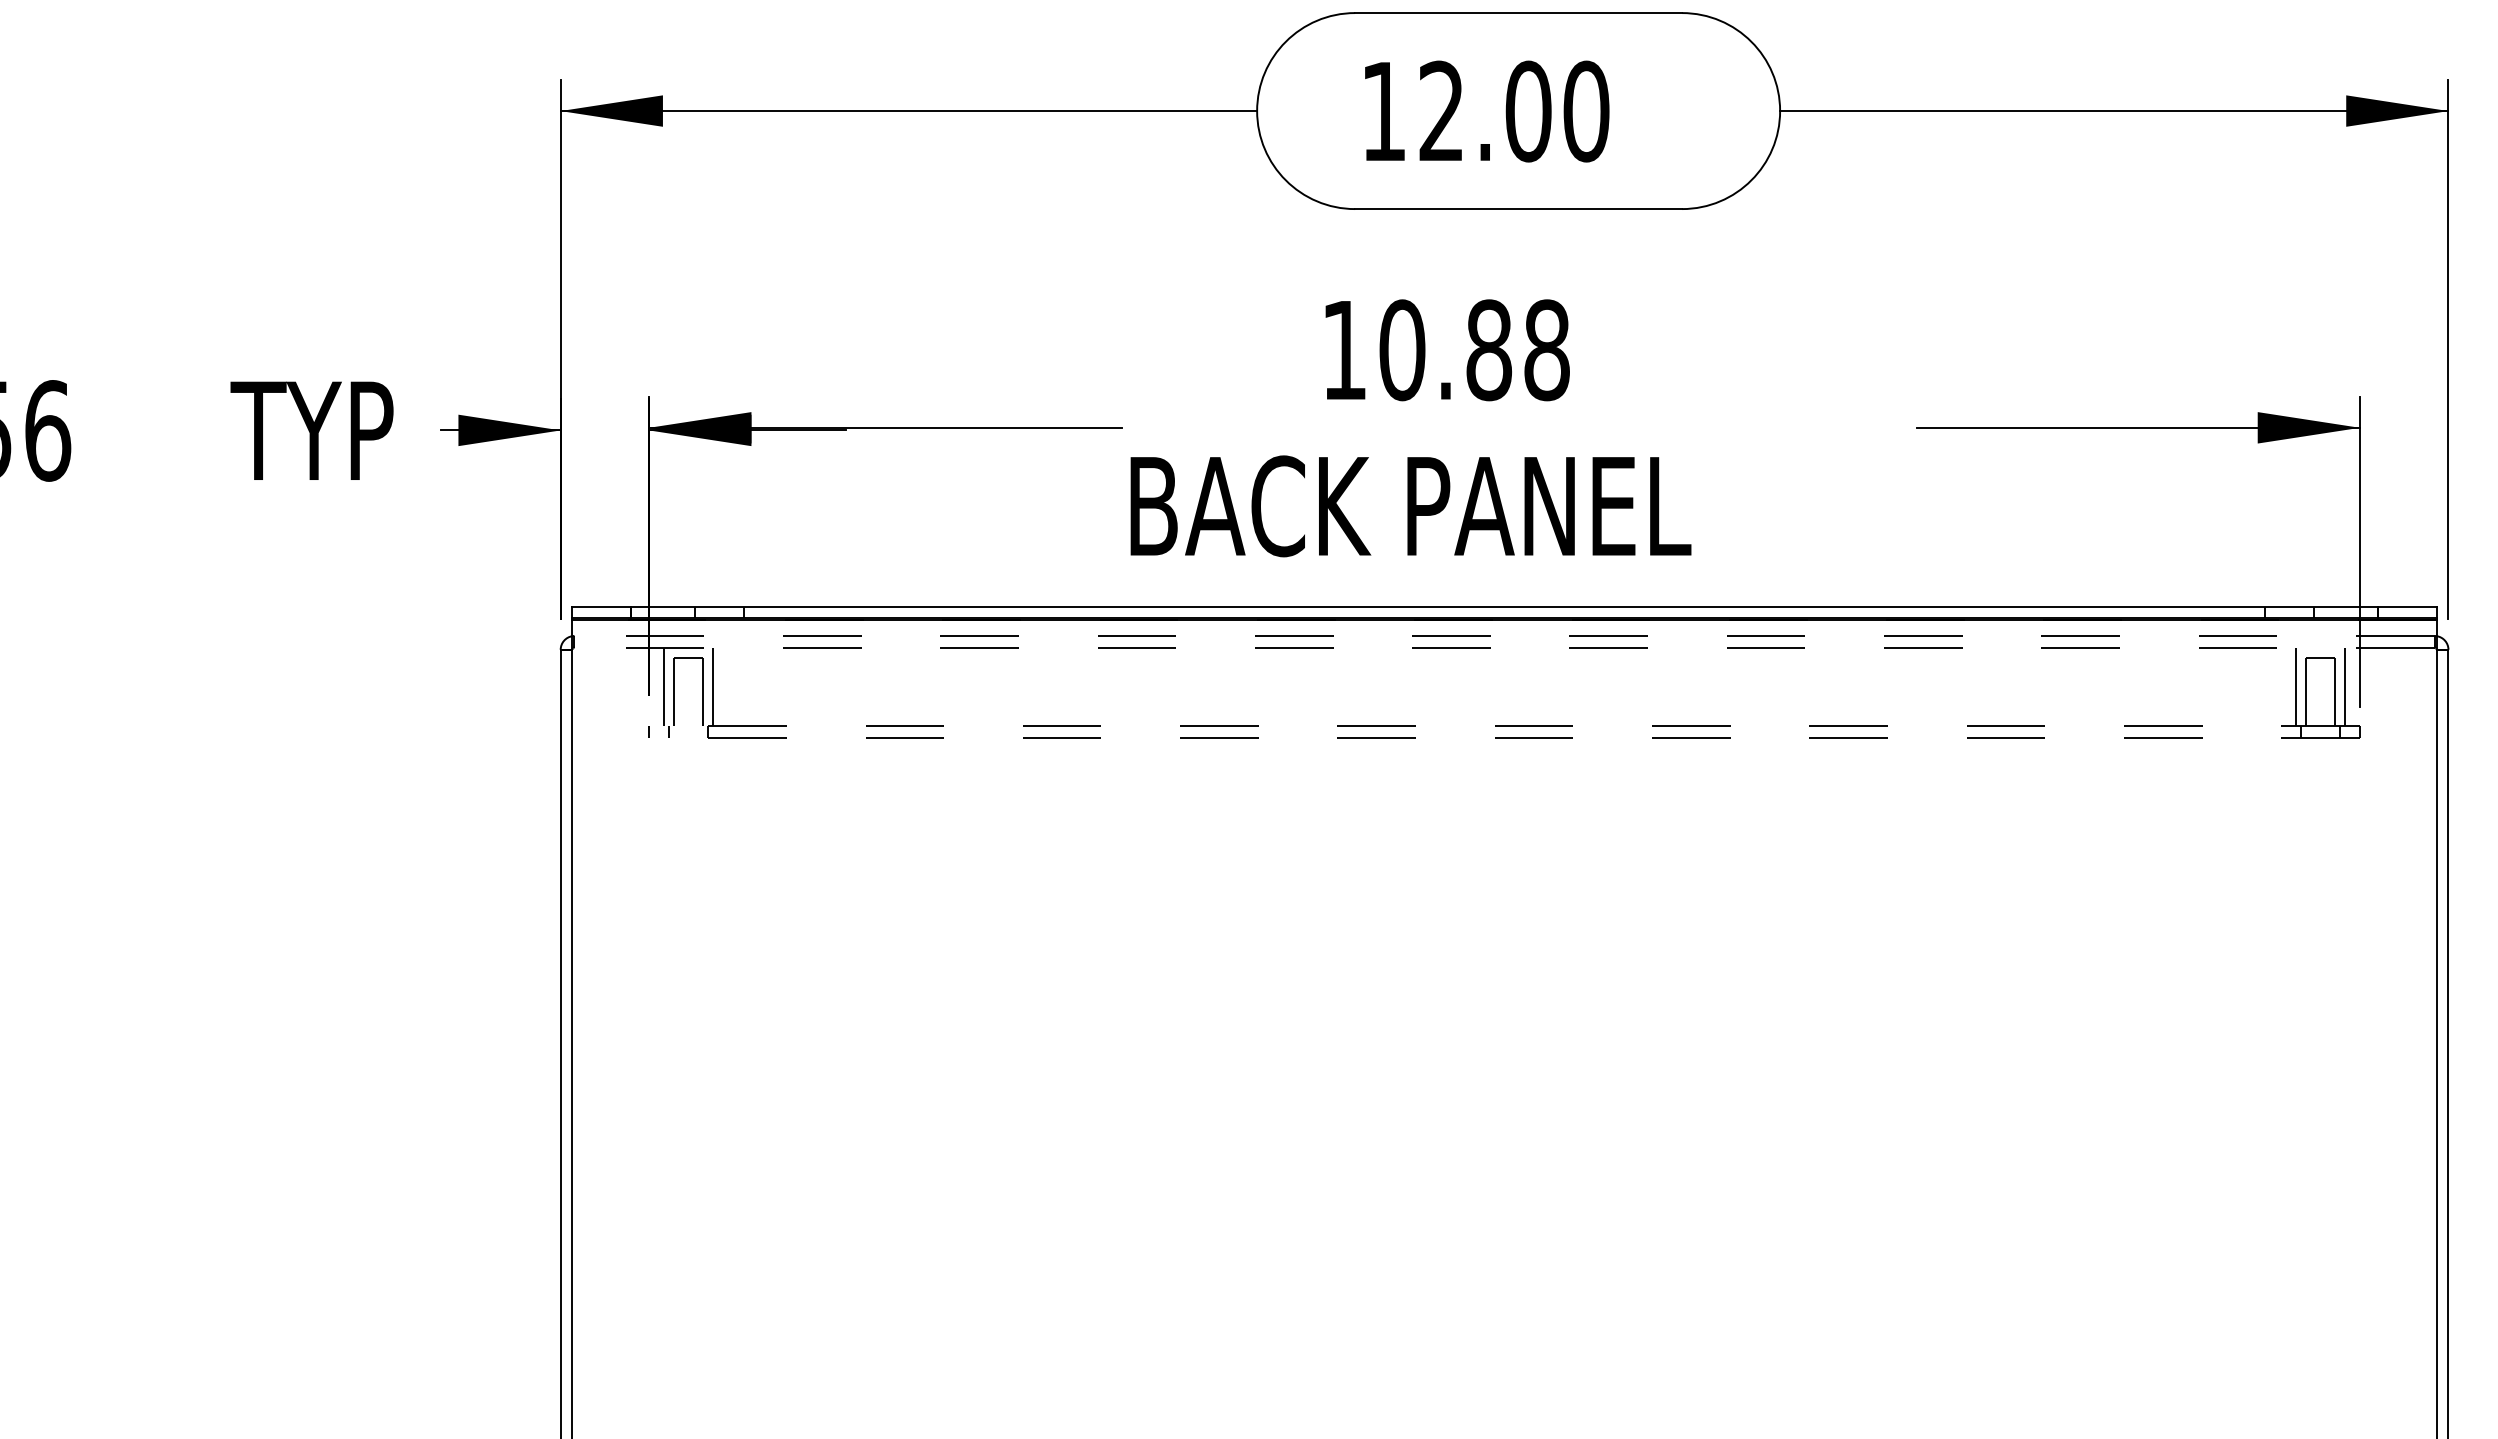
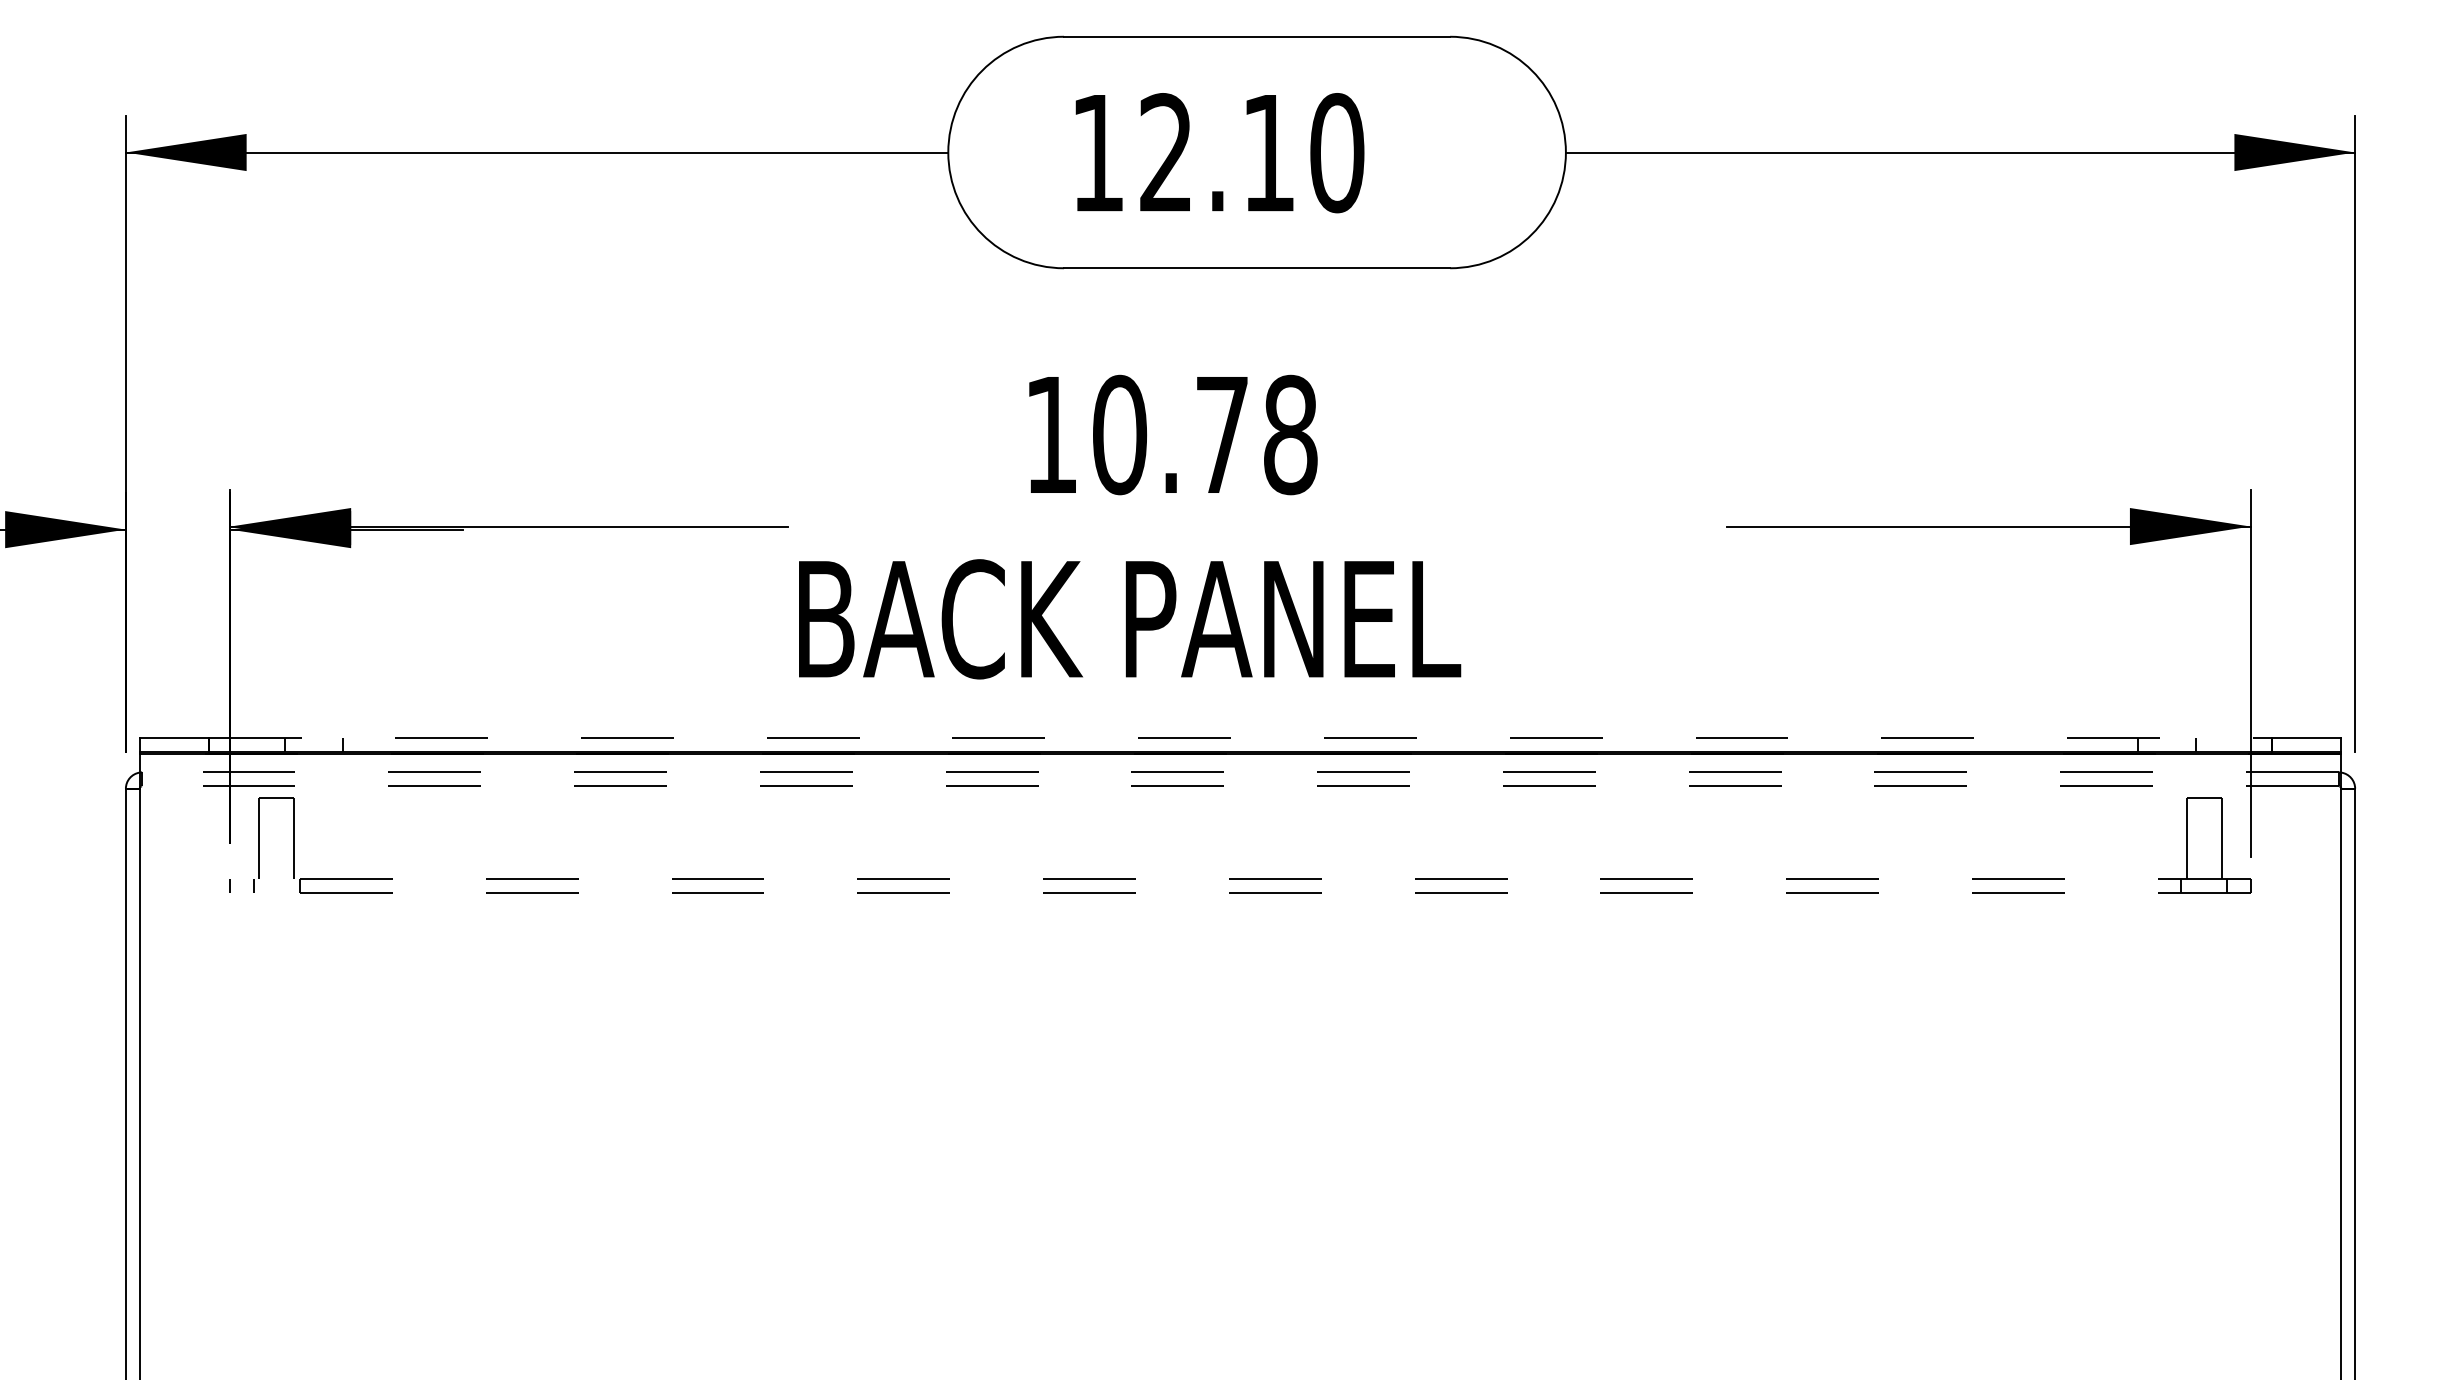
text: (1528, 111) -> (1268, 153), 12.00 -> 12.10
text: (1489, 350) -> (1222, 435), 10.88 -> 10.78
line: (1505, 606) -> (1241, 737), solid -> dashed
line: (663, 686) -> (247, 832), removed
line: (713, 686) -> (306, 832), removed
line: (2296, 686) -> (2175, 832), removed
line: (2345, 686) -> (2233, 832), removed

